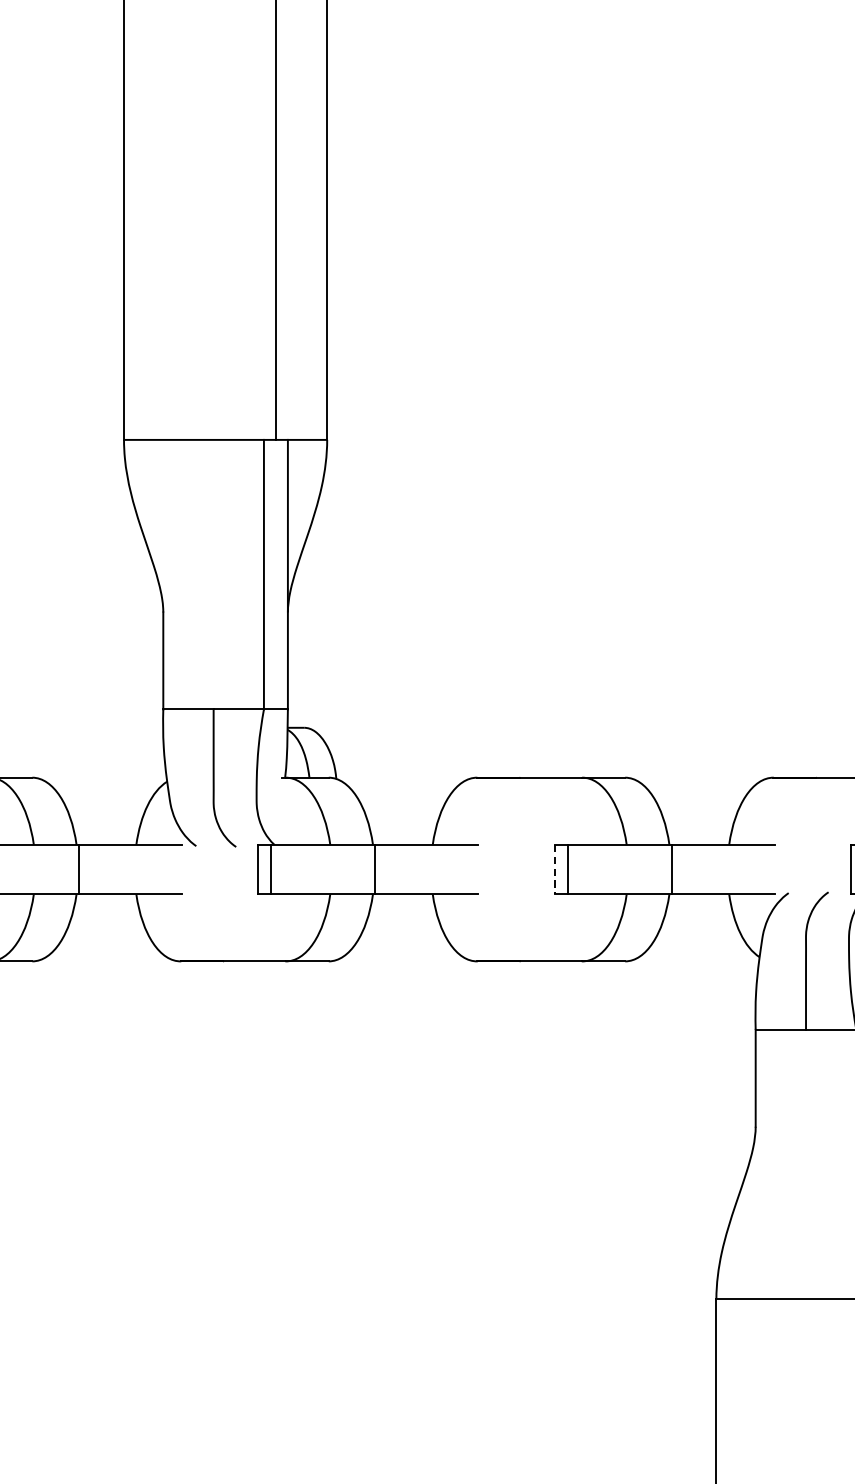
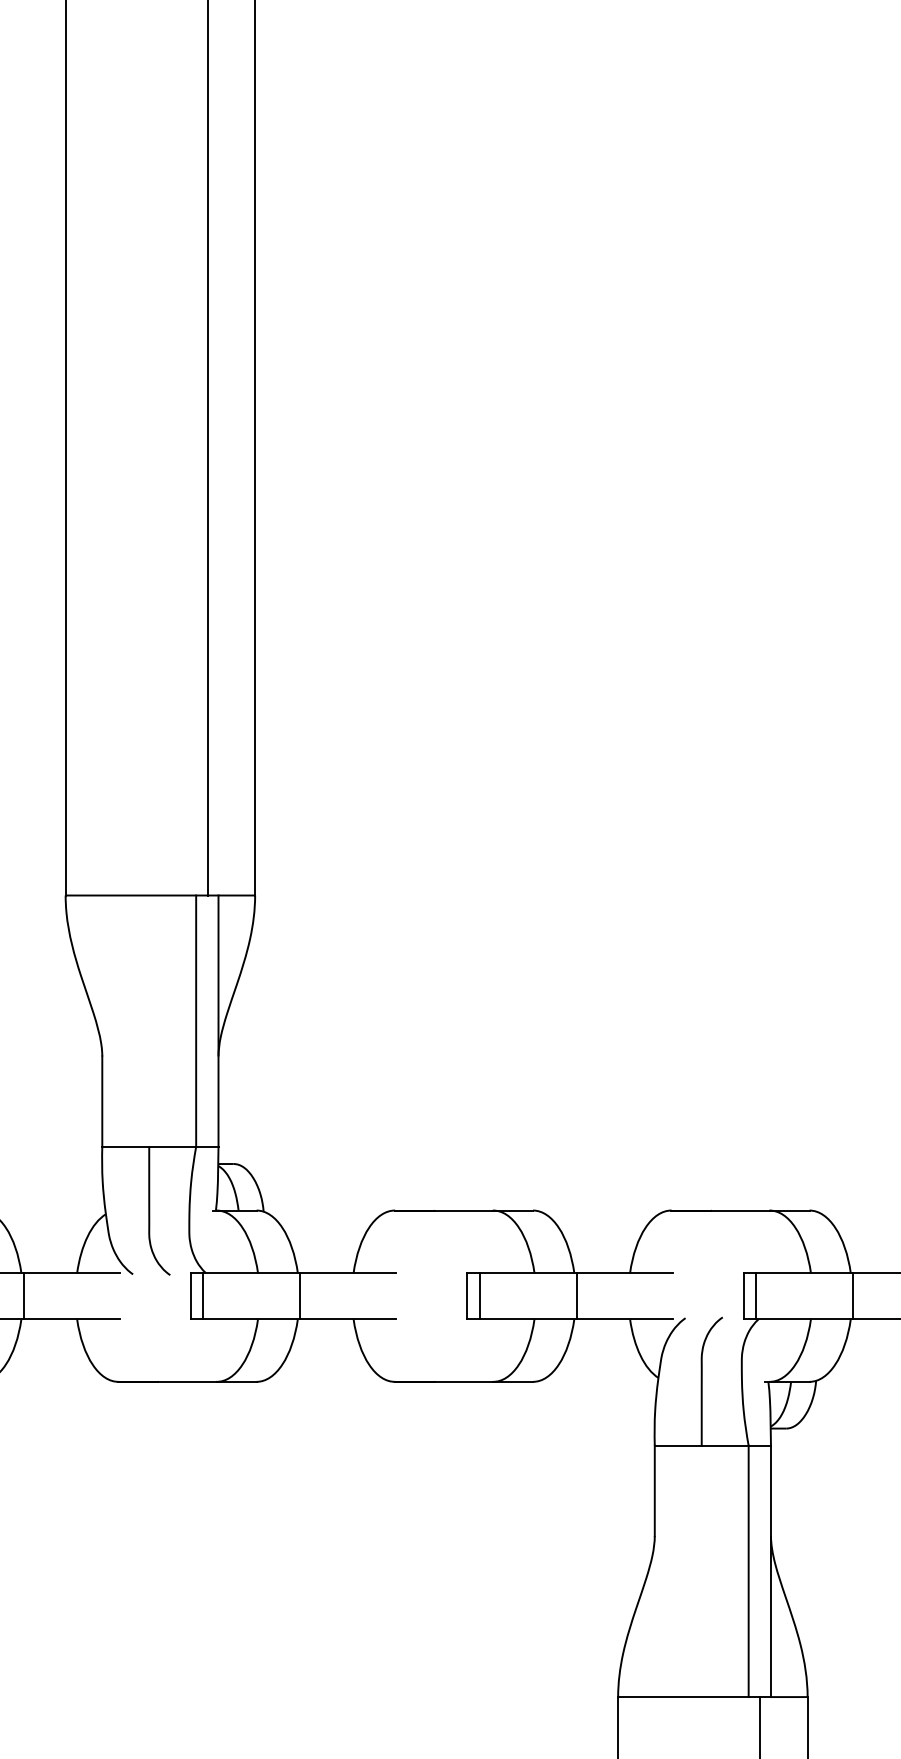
line: (554, 869) -> (467, 1296), dashed -> solid

